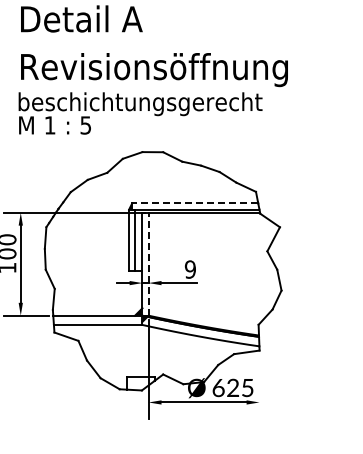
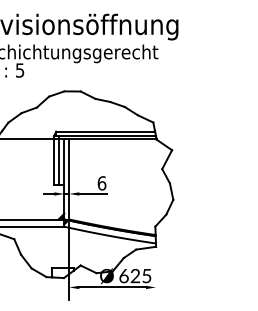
line: (194, 203) -> (105, 131), dashed -> solid
line: (148, 263) -> (69, 178), dashed -> solid
text: (190, 269) -> (102, 183), 9 -> 6

